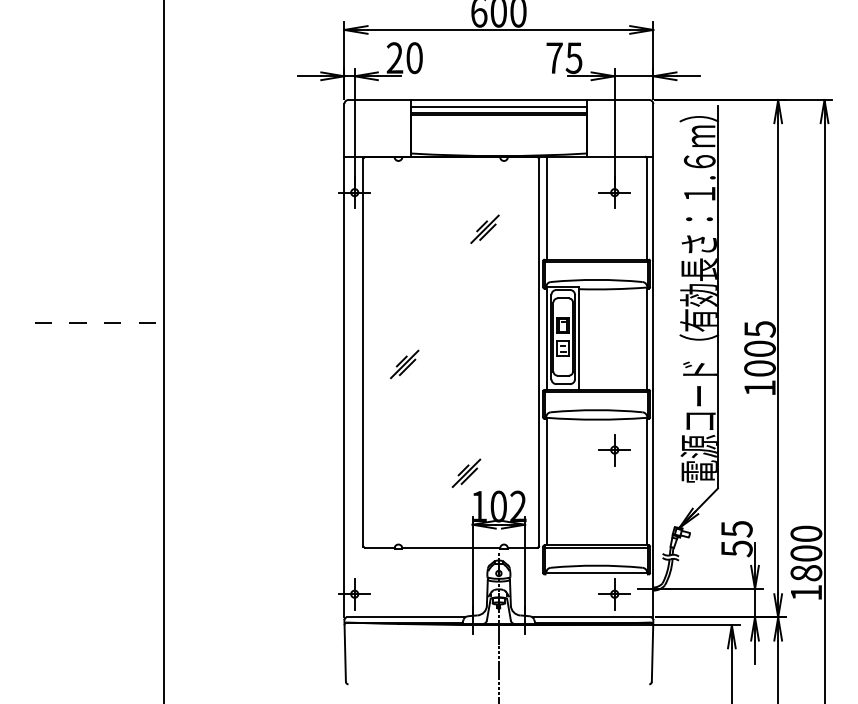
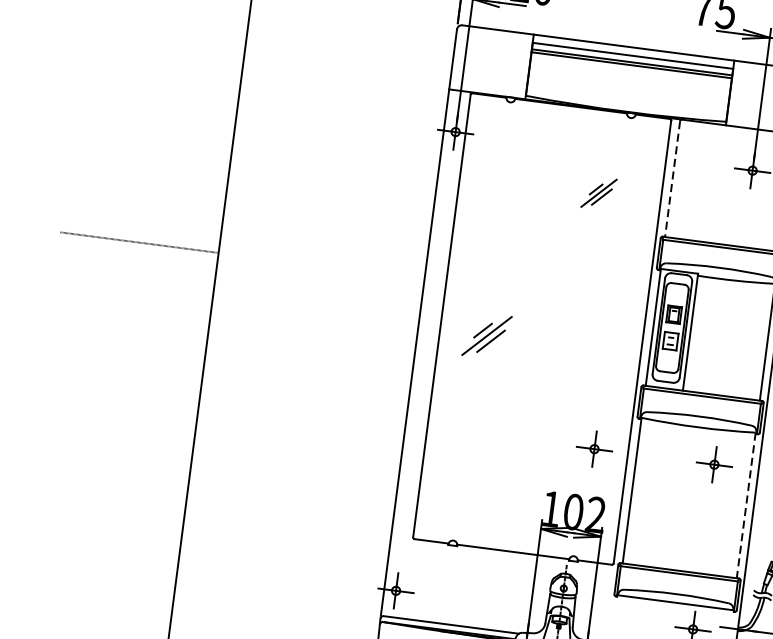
line: (546, 208) -> (672, 178), solid -> dashed
part: (404, 363) -> (487, 334), size x1.4
part: (509, 450) -> (594, 449), added
part: (466, 472) -> (541, 468), removed
line: (646, 481) -> (746, 505), solid -> dashed

